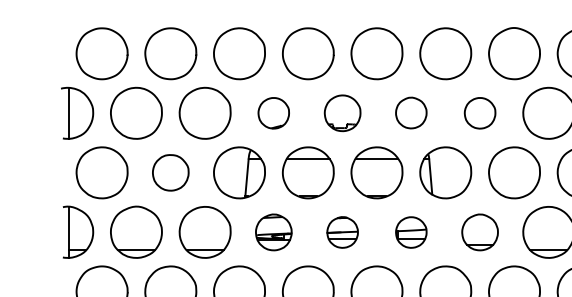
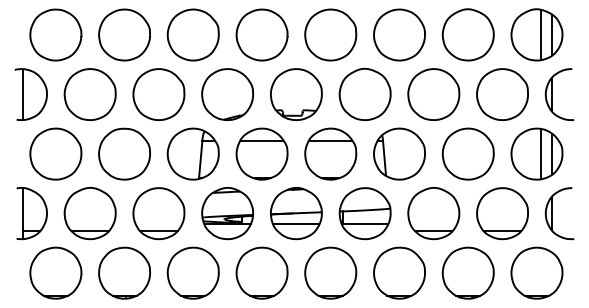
part: (410, 112) -> (364, 93), size x1.67
part: (273, 113) -> (227, 94), size x1.67
part: (342, 113) -> (296, 94), size x1.43
part: (479, 113) -> (433, 94), size x1.67
part: (170, 172) -> (124, 153), size x1.43
part: (273, 232) -> (227, 213), size x1.43
part: (342, 232) -> (296, 213), size x1.67
part: (410, 232) -> (364, 213), size x1.67
part: (479, 232) -> (433, 213), size x1.43

